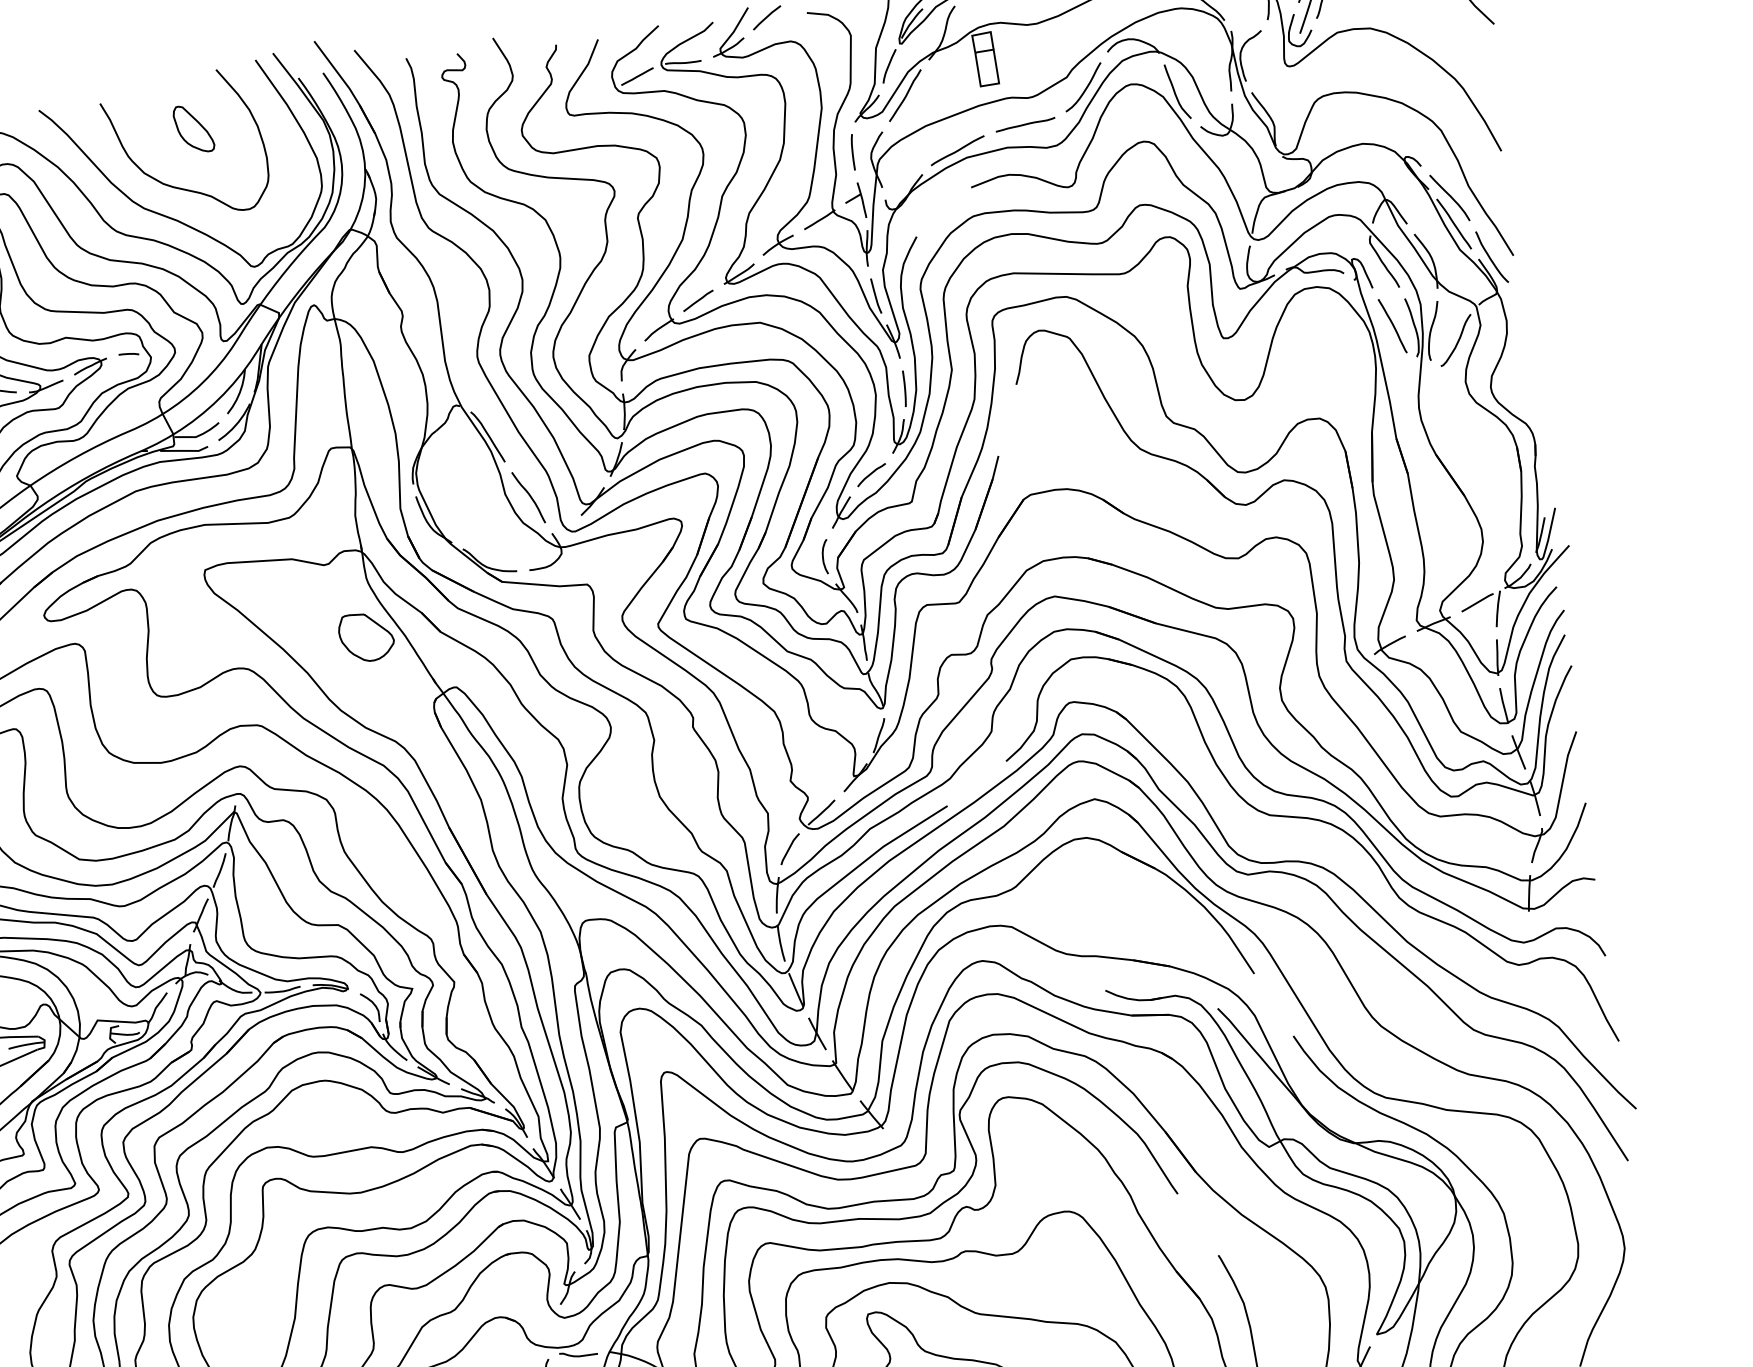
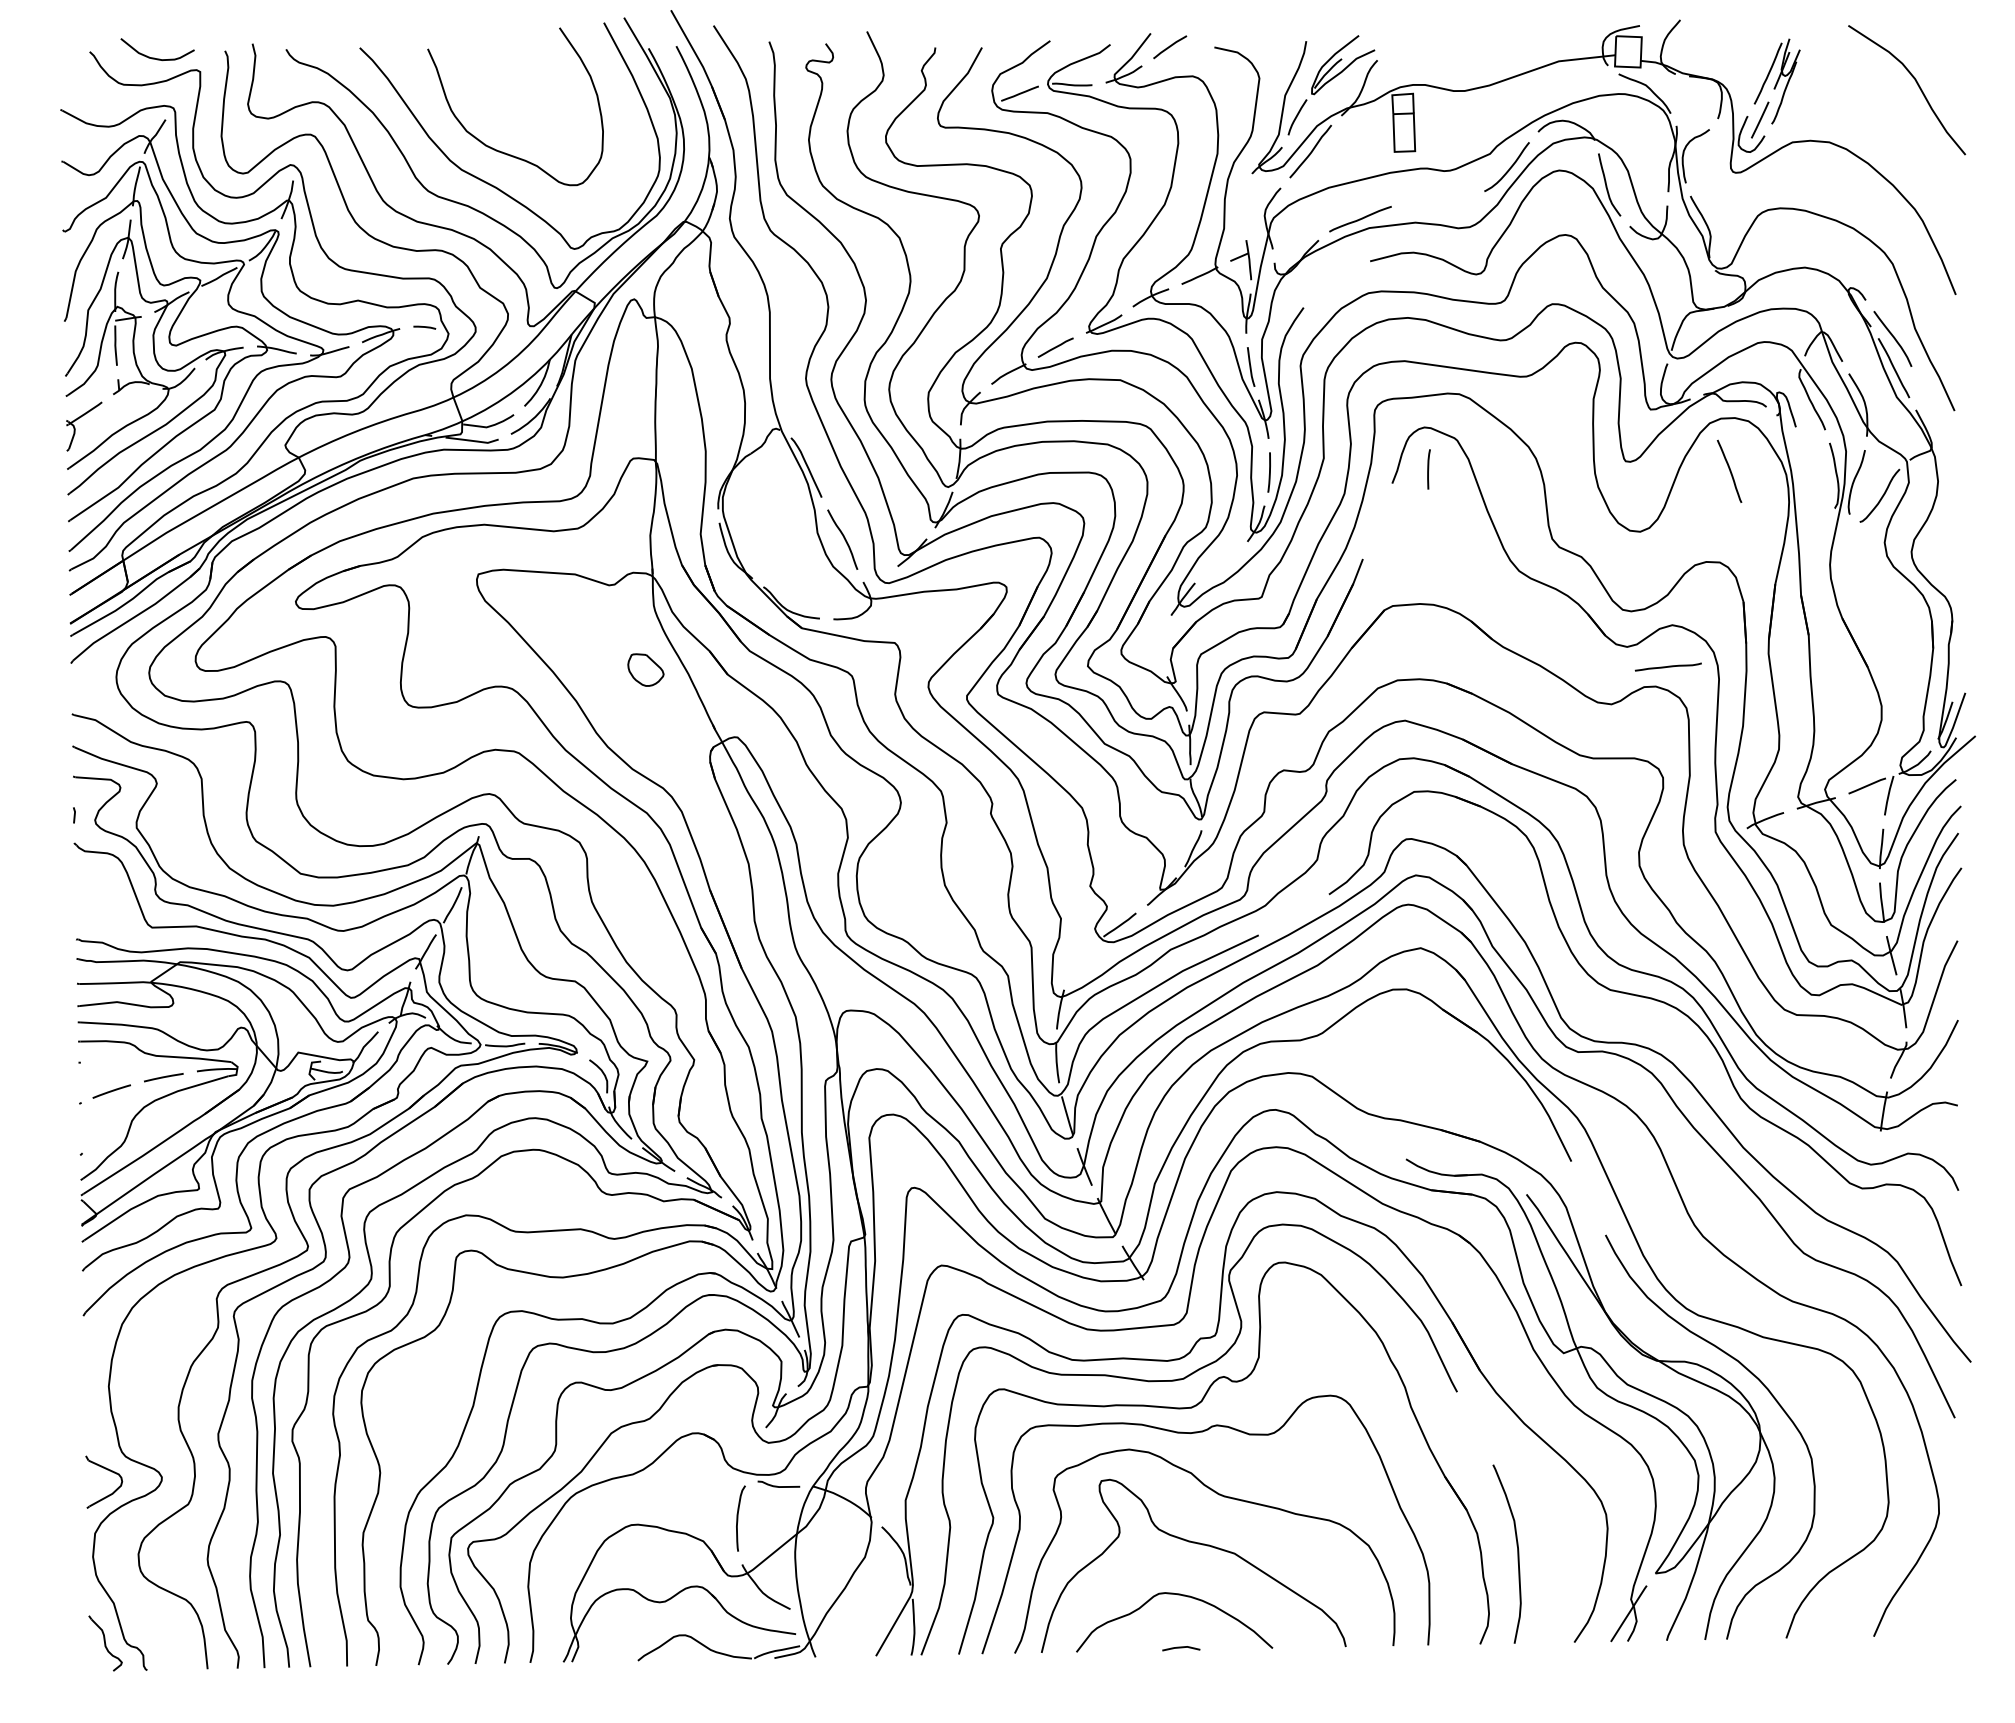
line: (1024, 124) -> (1667, 666), moved
part: (193, 128) -> (526, 89), removed
line: (852, 152) -> (1428, 469), moved
curve: (1490, 257) -> (1929, 409), removed
curve: (1392, 325) -> (1729, 470), moved
curve: (871, 474) -> (1221, 561), removed
curve: (823, 557) -> (1157, 645), removed
part: (366, 636) -> (645, 669), size x0.6
line: (790, 848) -> (1080, 960), removed

